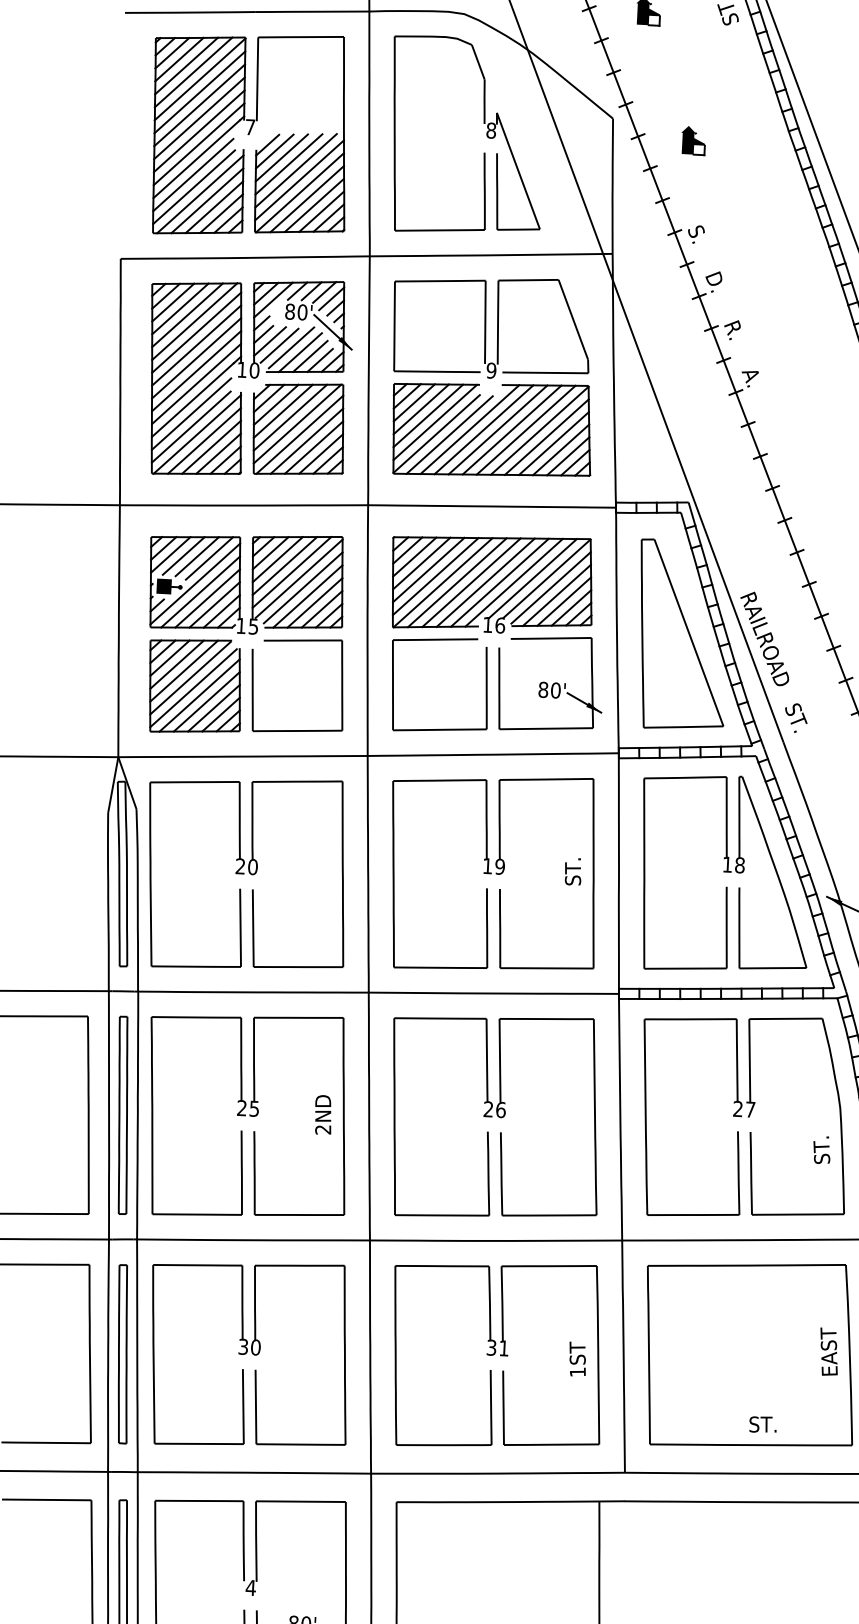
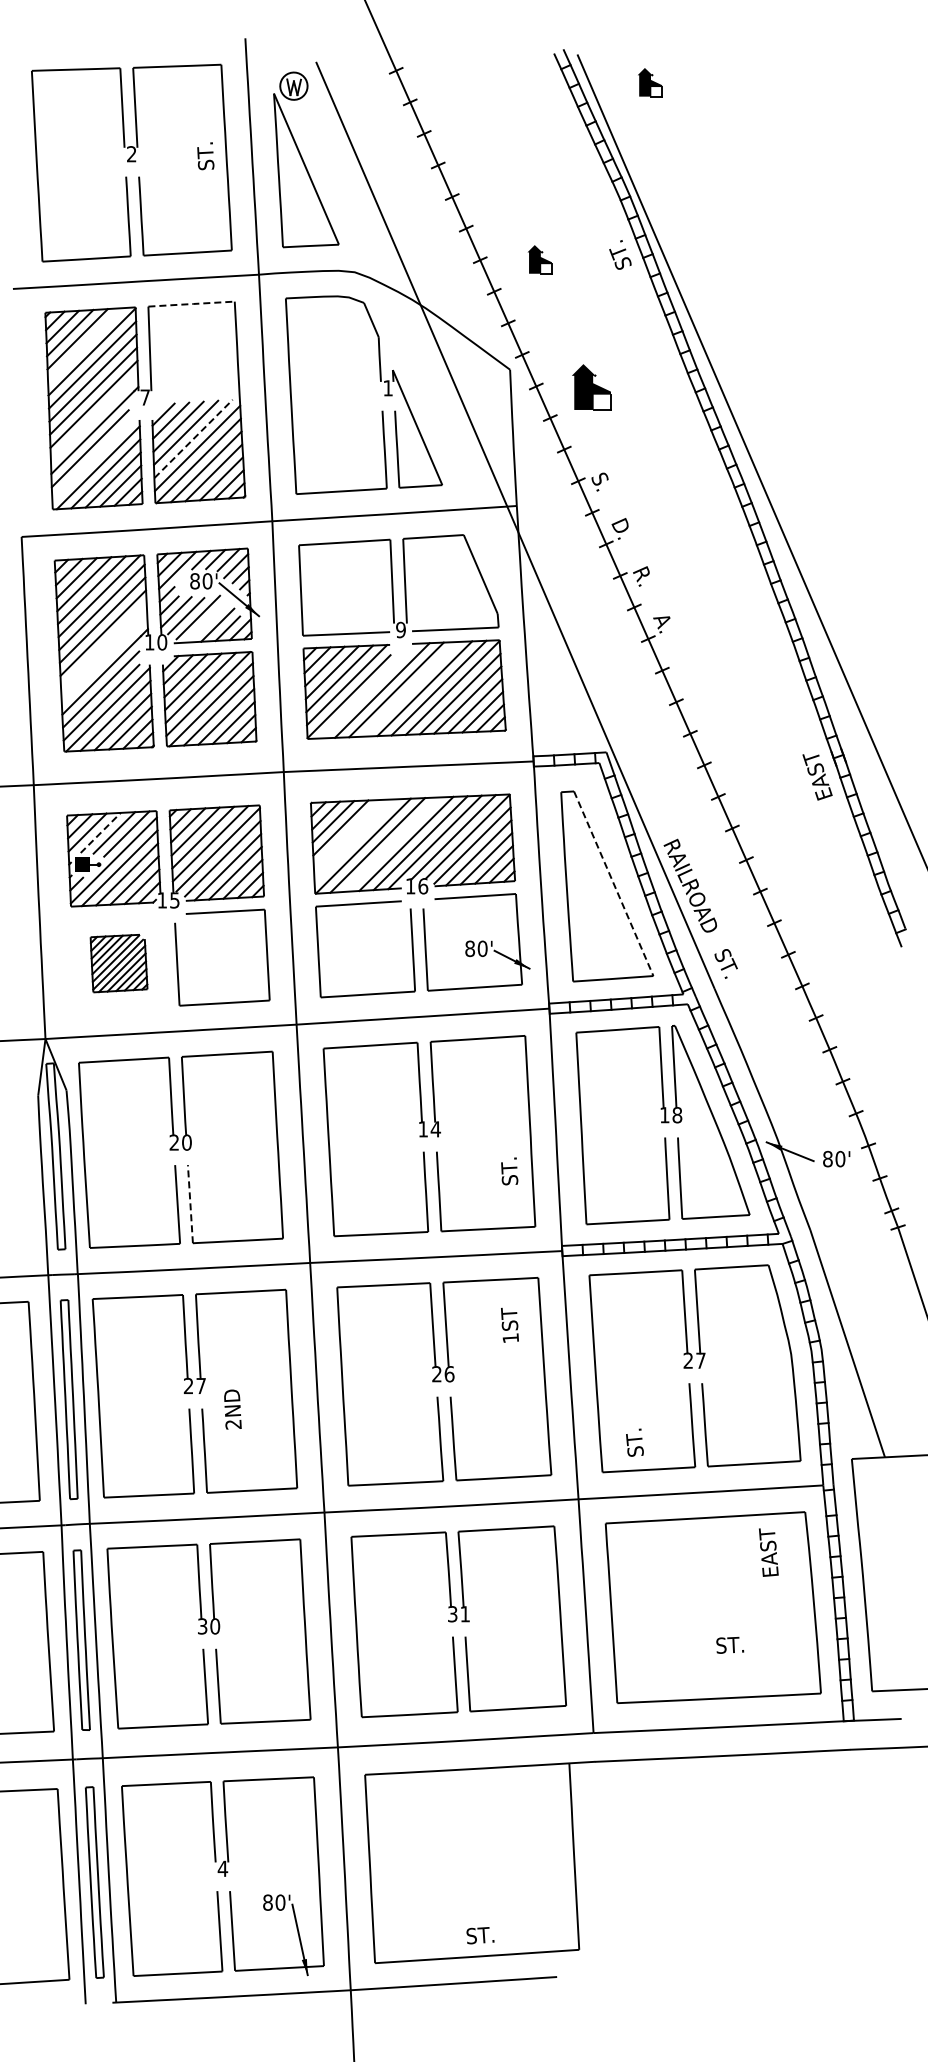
line: (301, 37) -> (191, 304), solid -> dashed
line: (192, 72) -> (84, 345), removed
text: (491, 130) -> (388, 388), 8 -> 1
part: (693, 140) -> (592, 387), size x1.6
line: (199, 143) -> (94, 416), removed
line: (296, 170) -> (193, 438), solid -> dashed
line: (193, 186) -> (91, 460), removed
line: (300, 352) -> (207, 621), removed
line: (196, 370) -> (103, 645), removed
line: (196, 383) -> (104, 658), removed
line: (497, 430) -> (410, 689), removed
line: (448, 434) -> (361, 696), removed
line: (184, 555) -> (101, 832), solid -> dashed
line: (428, 569) -> (348, 833), removed
line: (435, 576) -> (355, 840), removed
line: (470, 582) -> (391, 844), removed
line: (688, 633) -> (613, 884), solid -> dashed
part: (194, 686) -> (118, 963), size x0.6
text: (499, 866) -> (435, 1129), 19 -> 14
text: (572, 871) -> (509, 1171), moved
line: (253, 927) -> (190, 1203), solid -> dashed
text: (253, 1109) -> (200, 1386), 25 -> 27
text: (322, 1114) -> (232, 1409), moved
text: (821, 1149) -> (634, 1442), moved
text: (828, 1351) -> (768, 1552), moved
text: (577, 1359) -> (509, 1325), moved
text: (763, 1423) -> (730, 1644), moved

